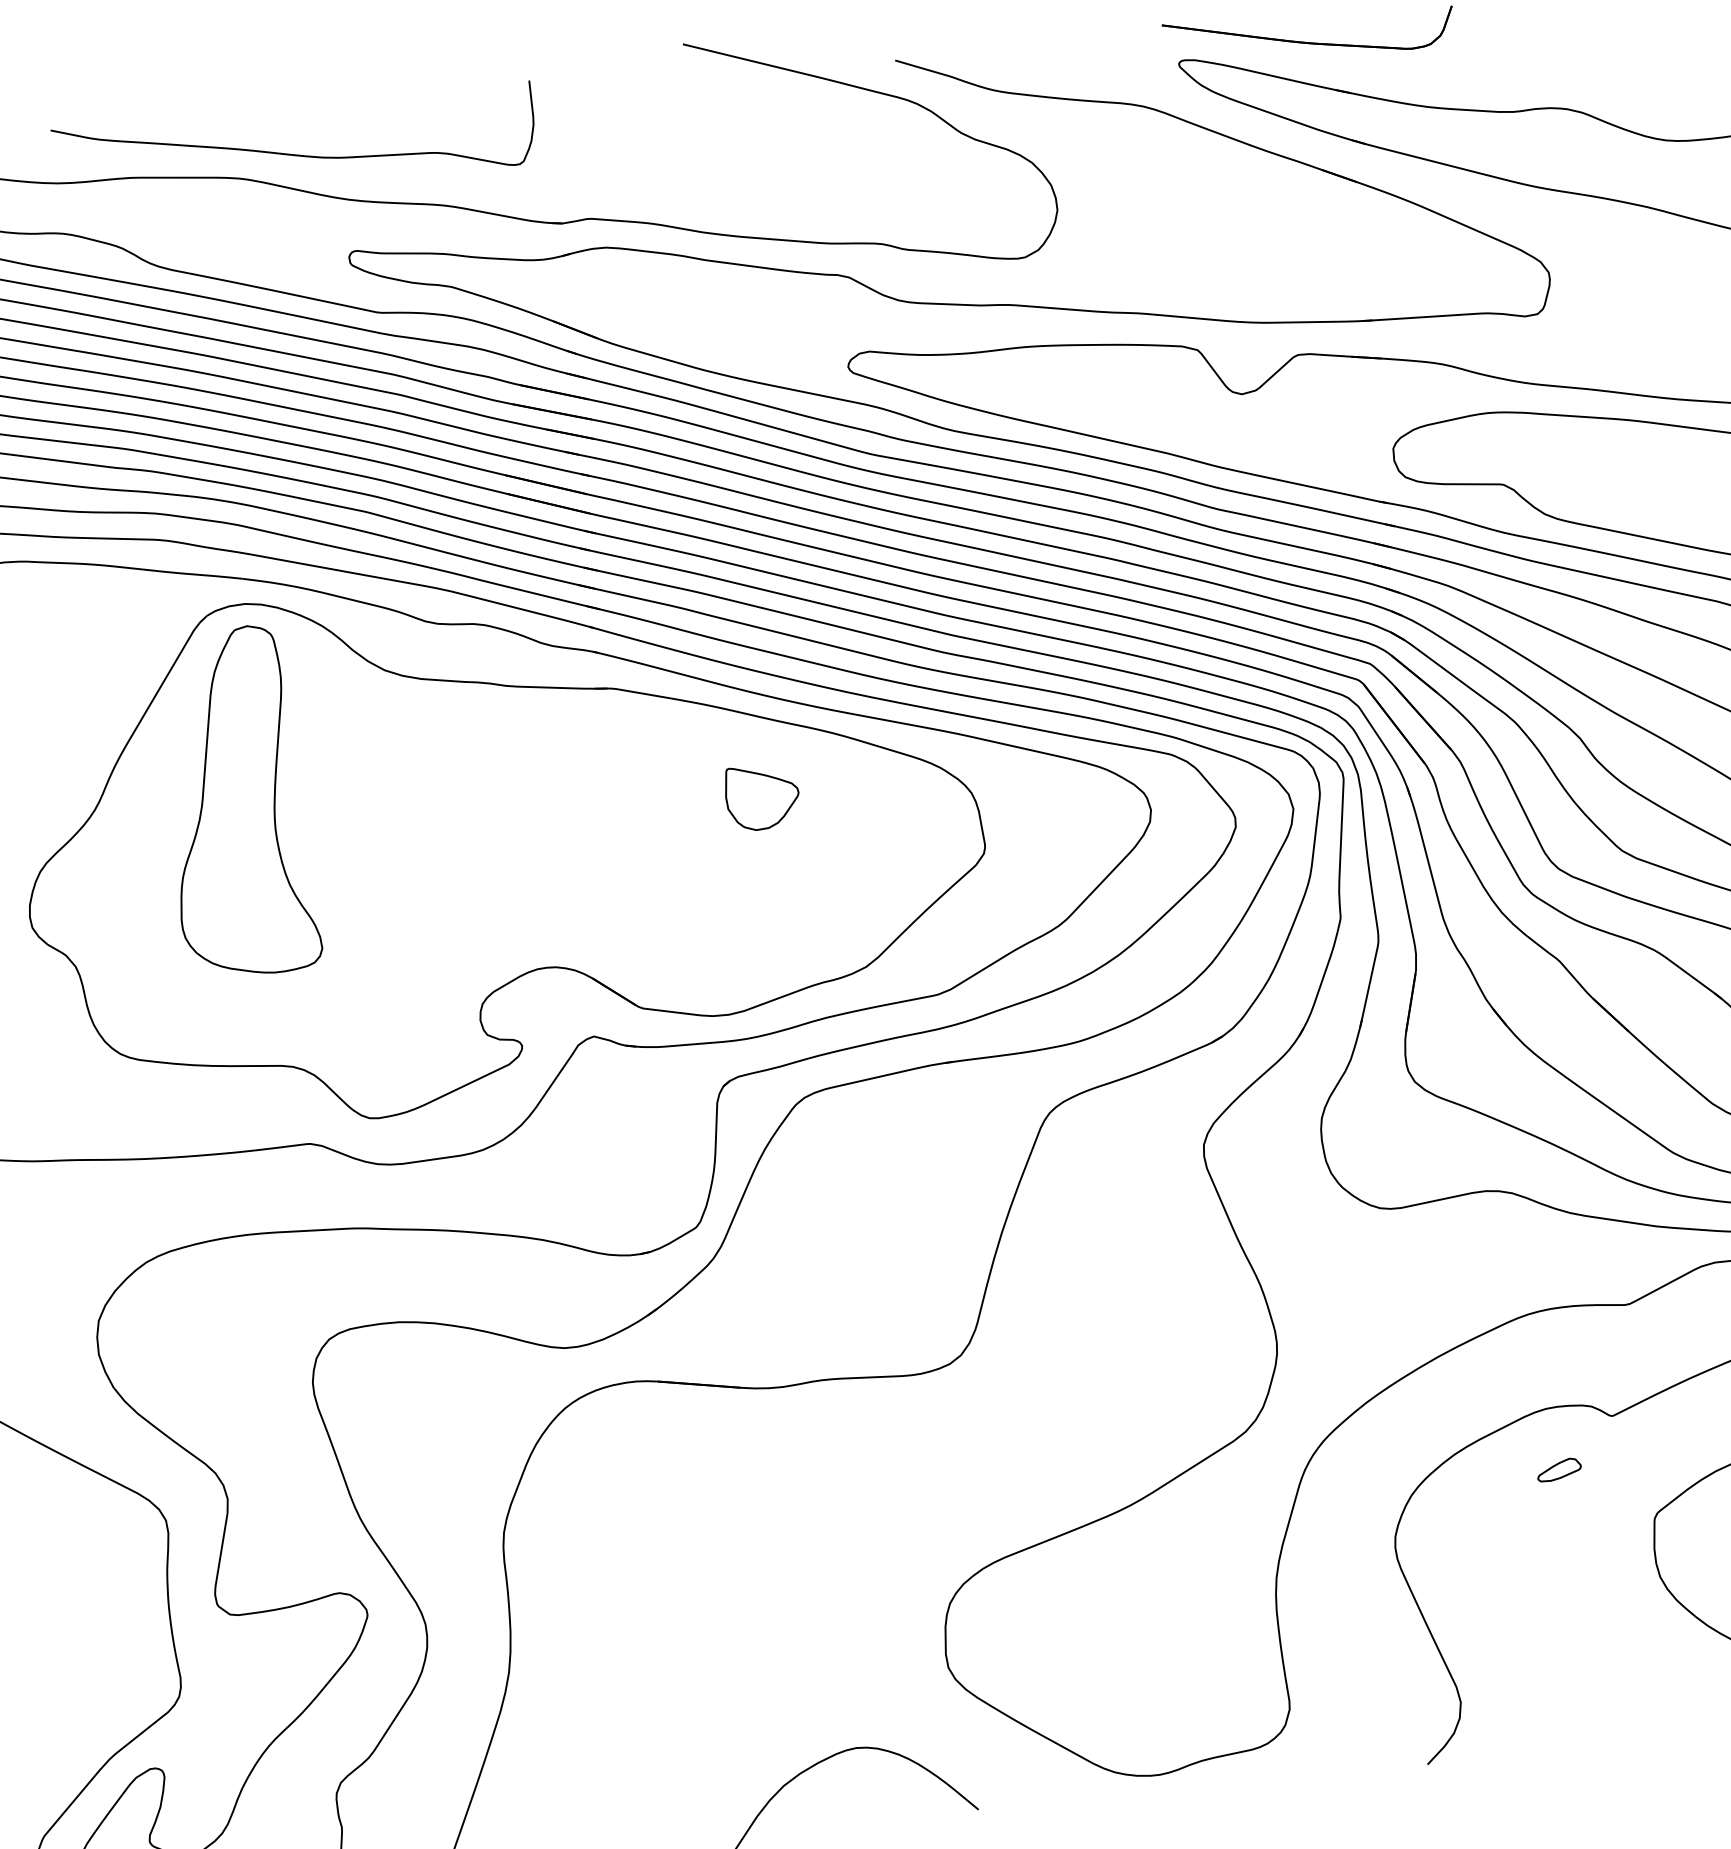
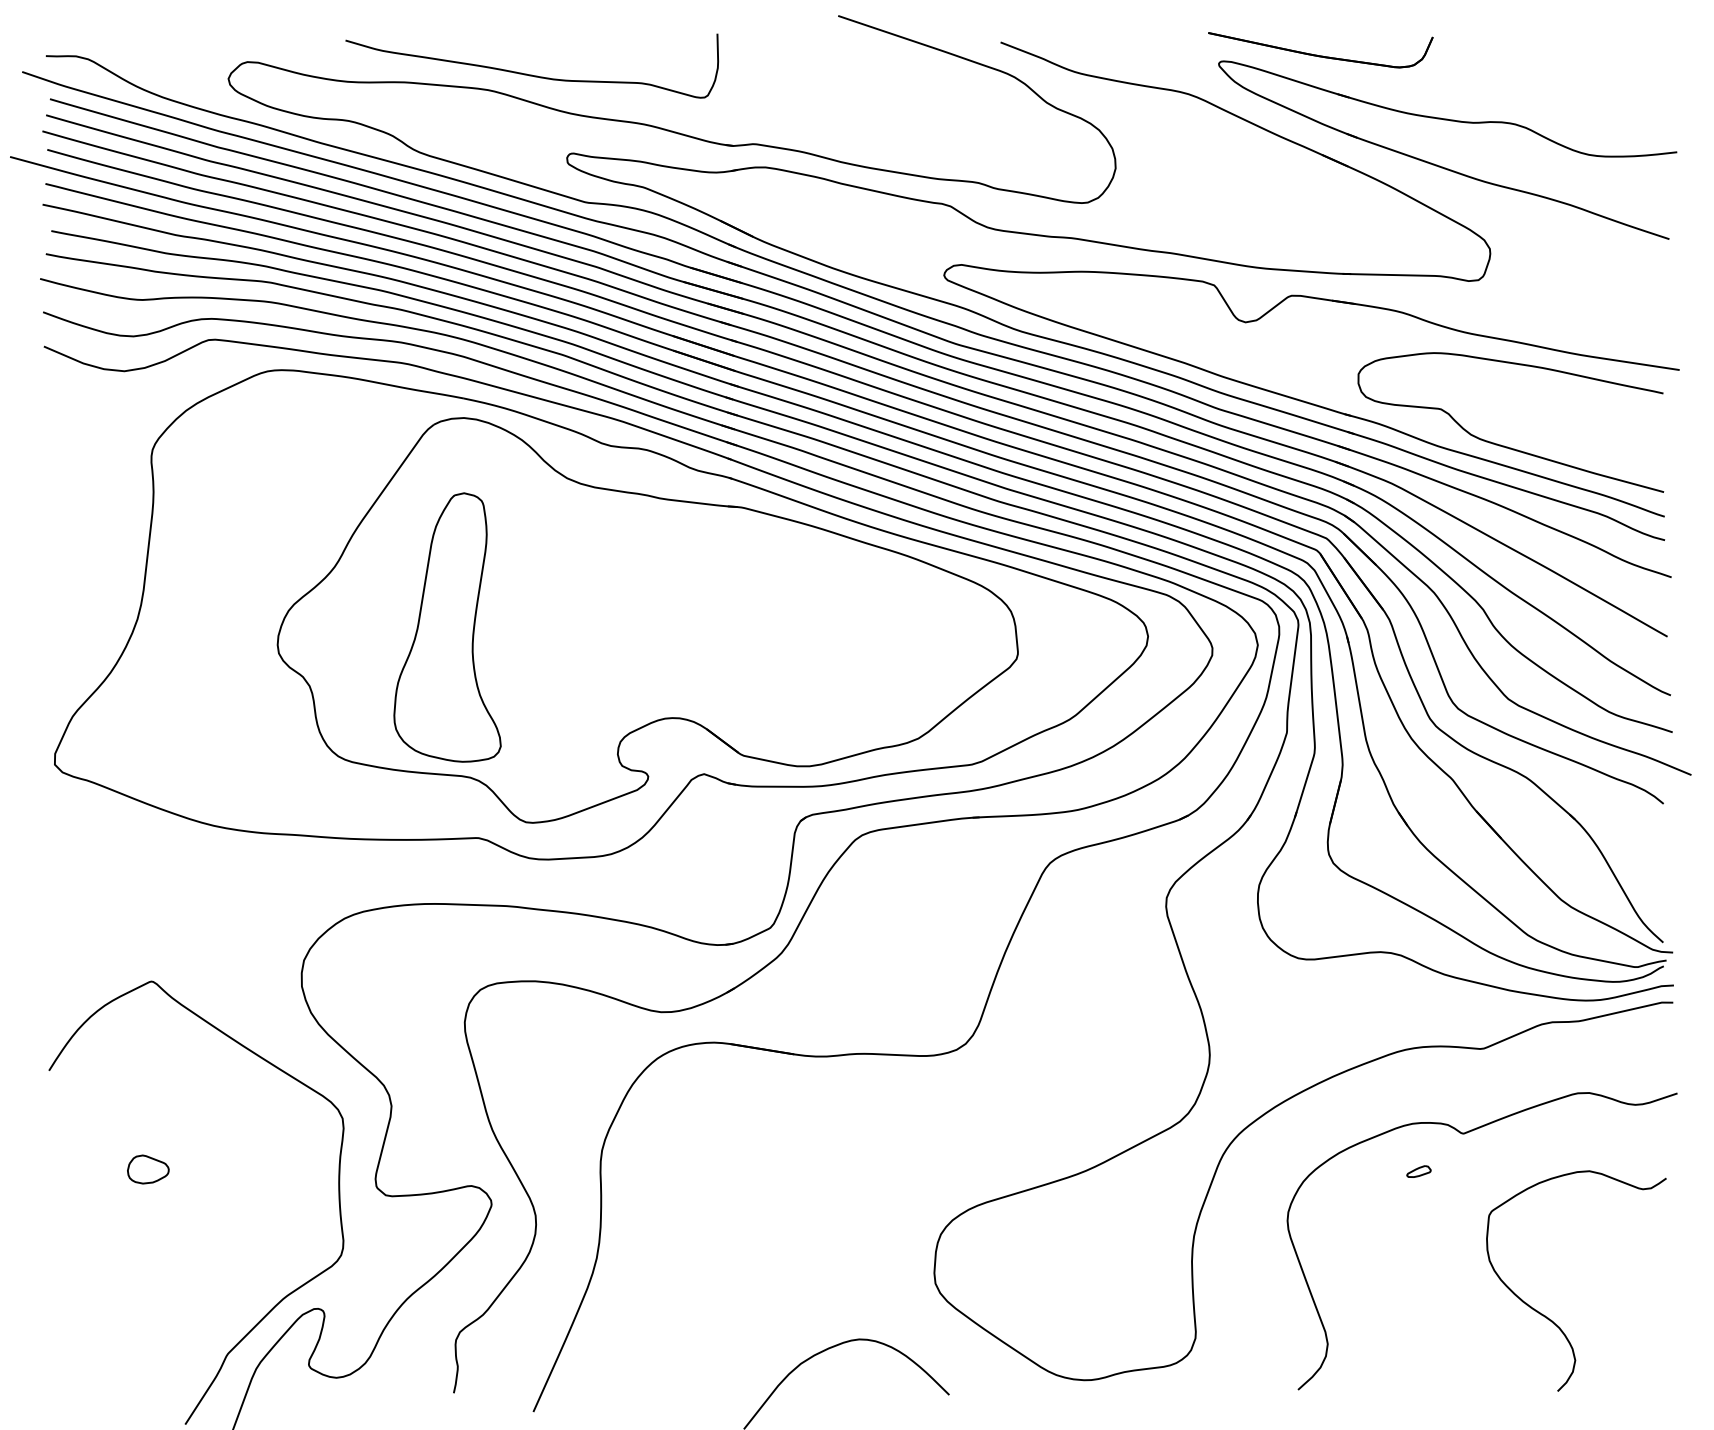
part: (762, 797) -> (849, 601), removed
part: (240, 801) -> (447, 627), moved
part: (1558, 1469) -> (1418, 1171), size x0.7

